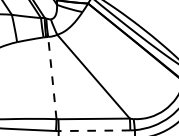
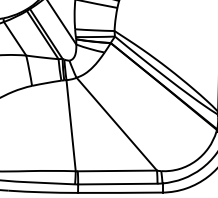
line: (52, 77) -> (71, 125), dashed -> solid
line: (94, 131) -> (117, 184), dashed -> solid

